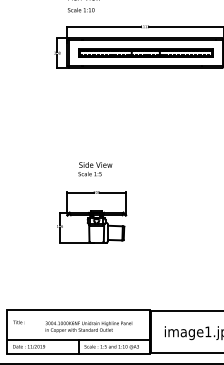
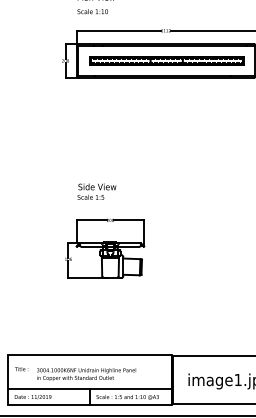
text: (94, 168) -> (96, 191), moved
text: (88, 327) -> (86, 374), moved

